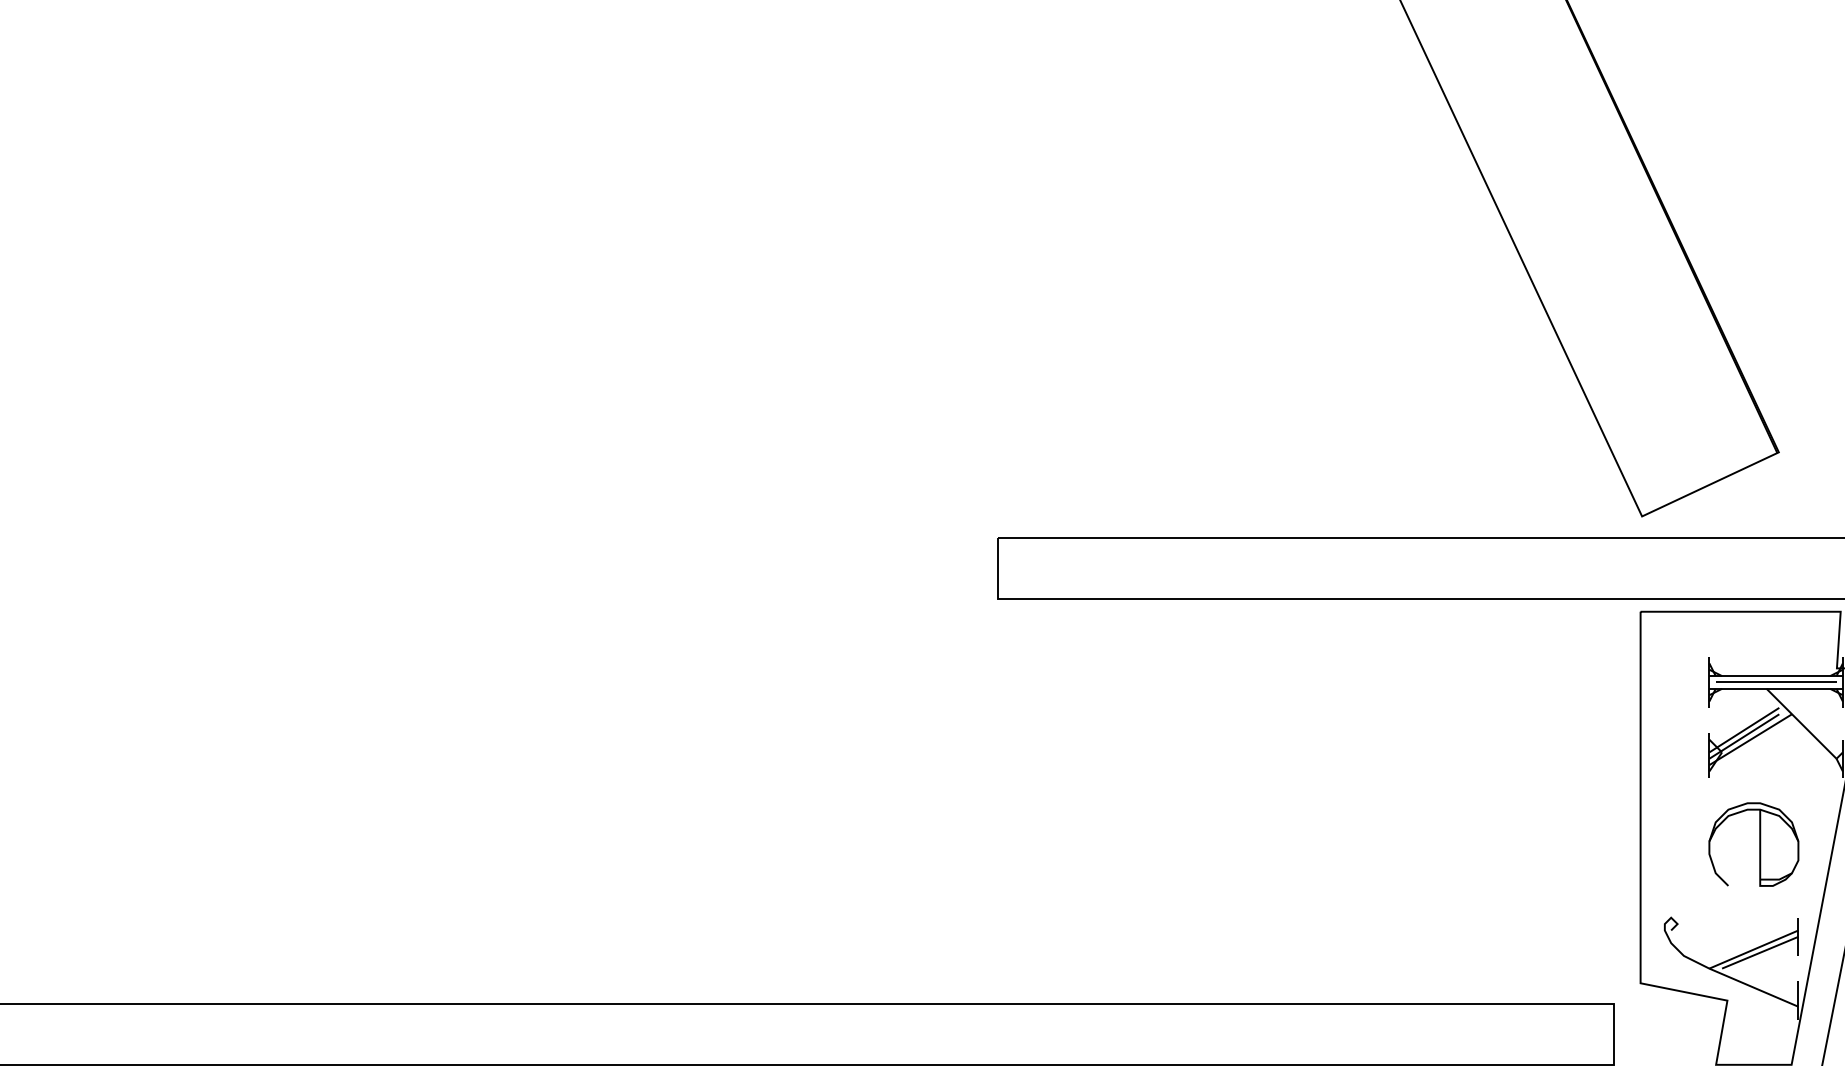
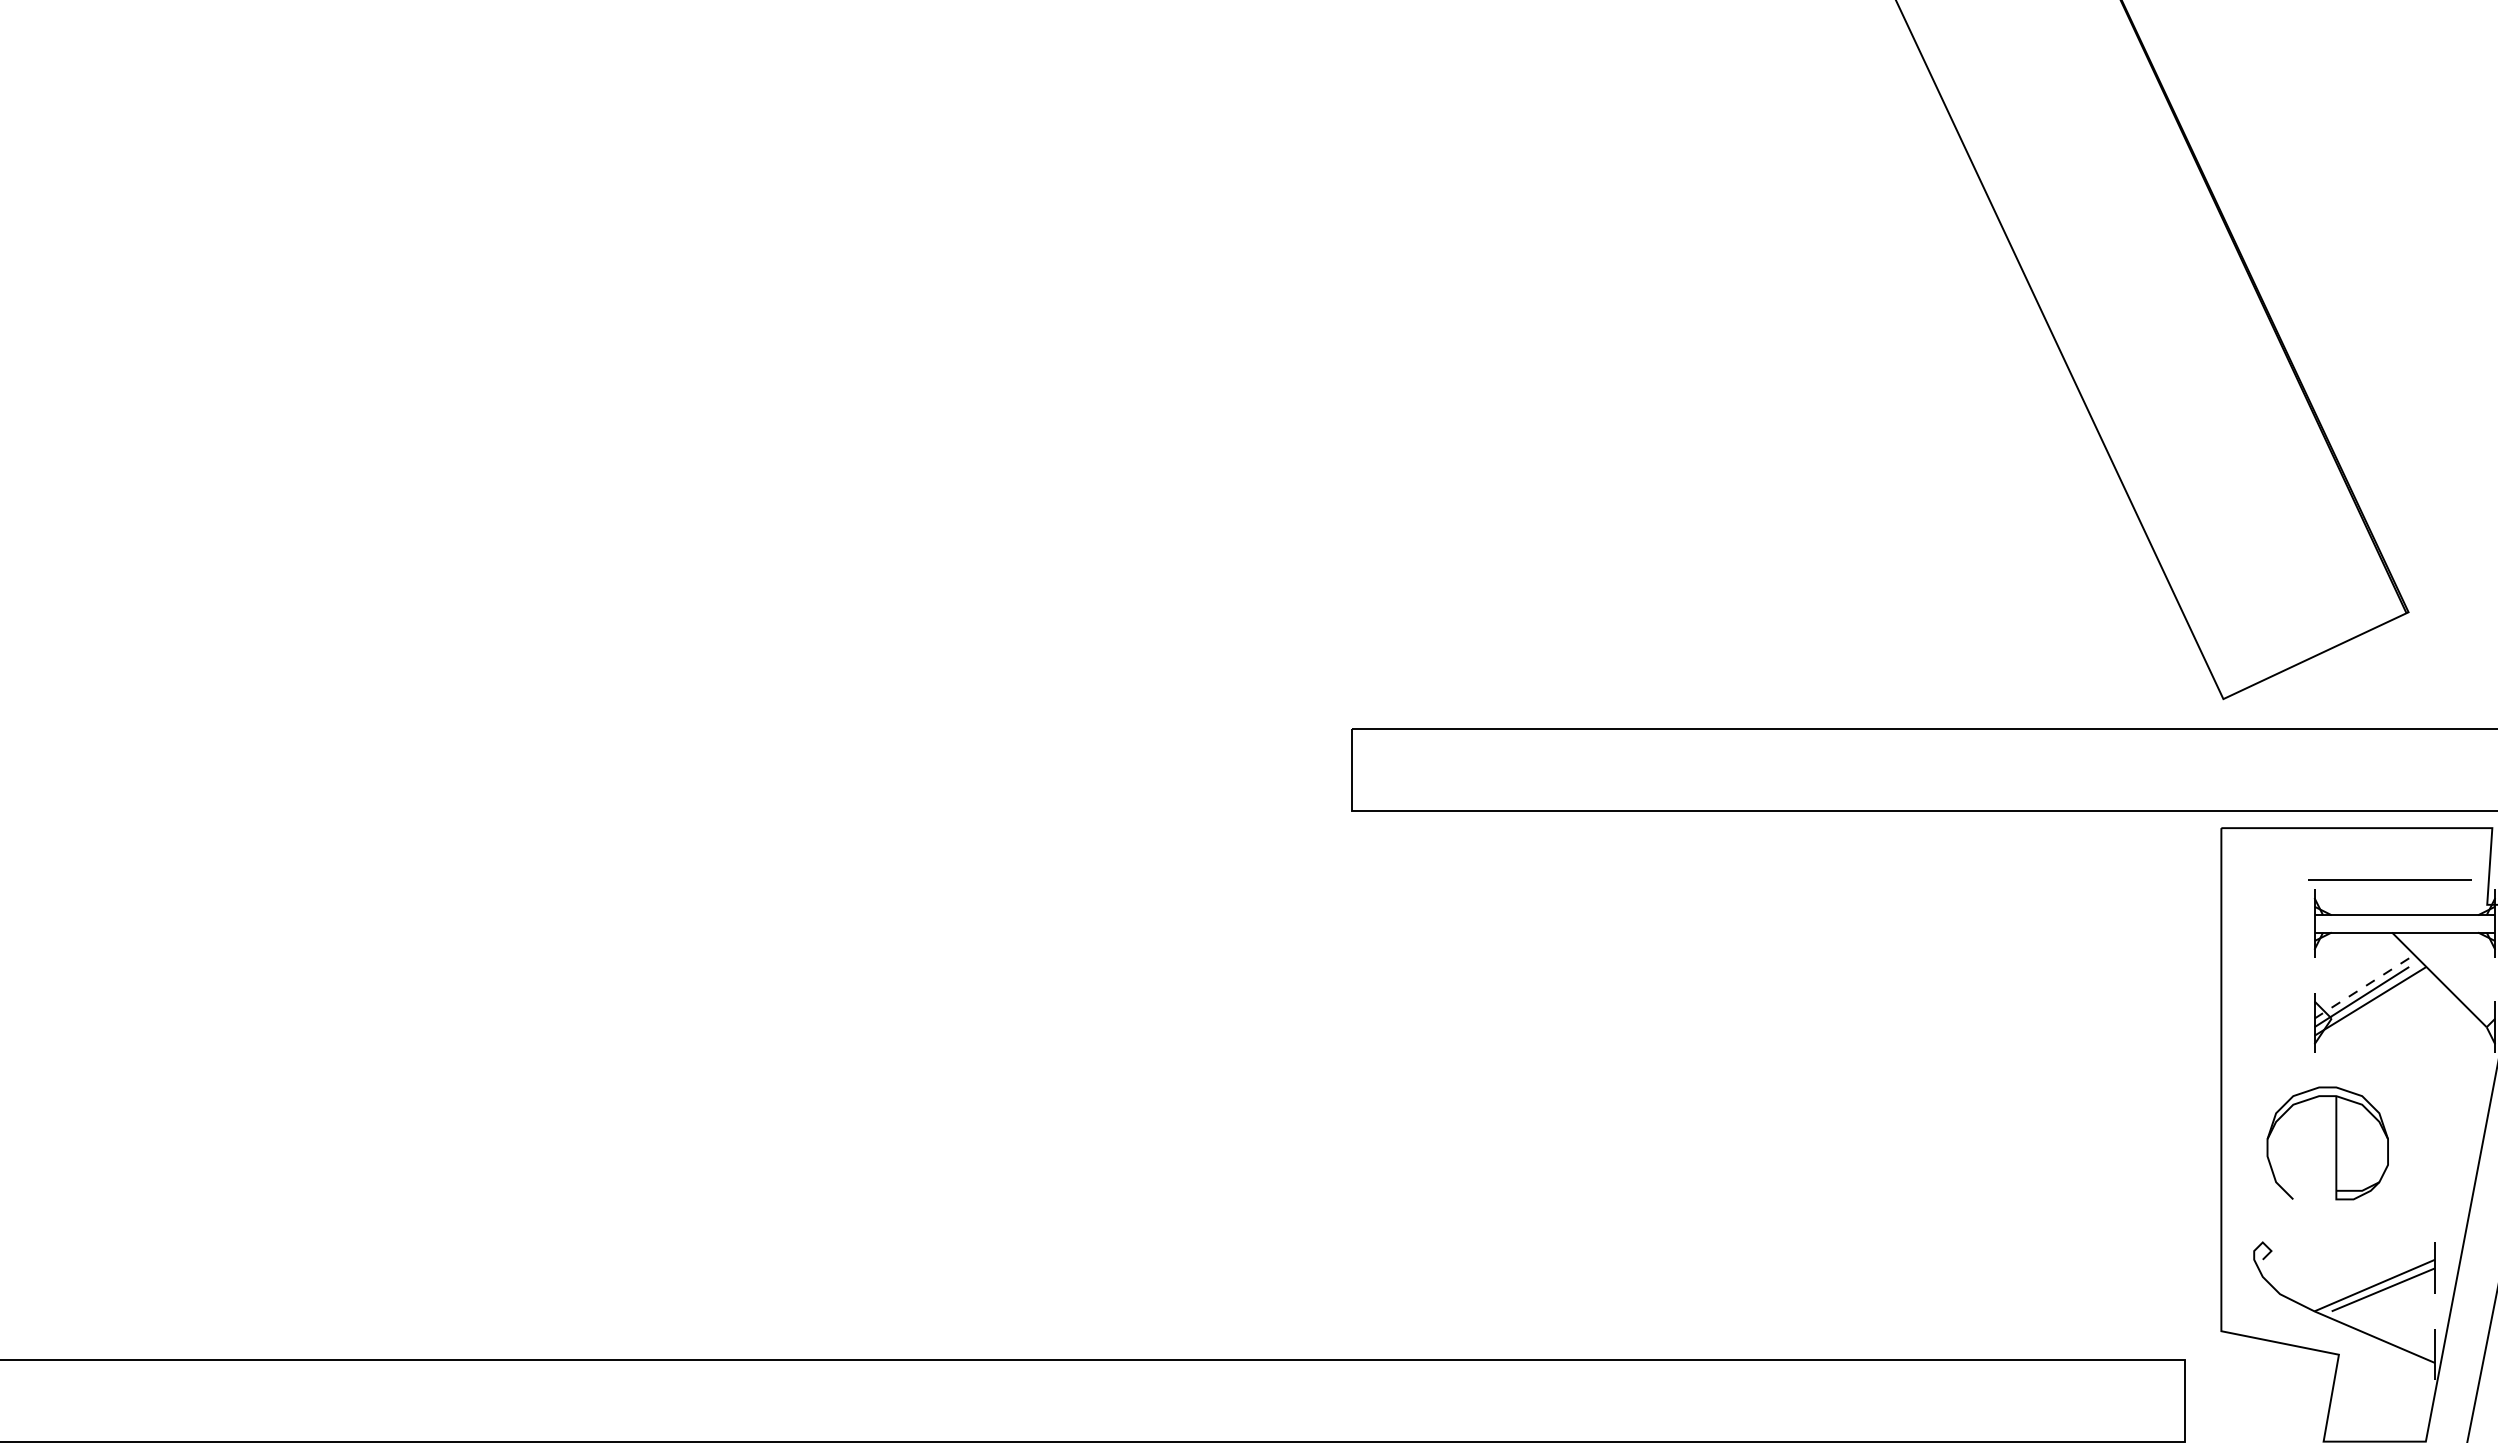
line: (1775, 682) -> (2389, 879), moved
line: (1744, 730) -> (2361, 988), solid -> dashed
part: (1759, 844) -> (2335, 1143), moved

